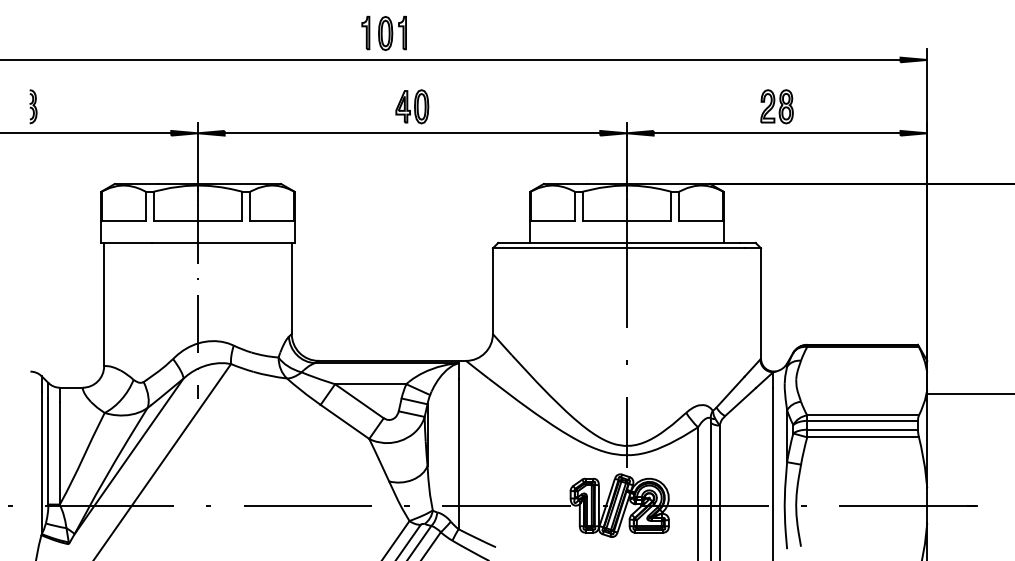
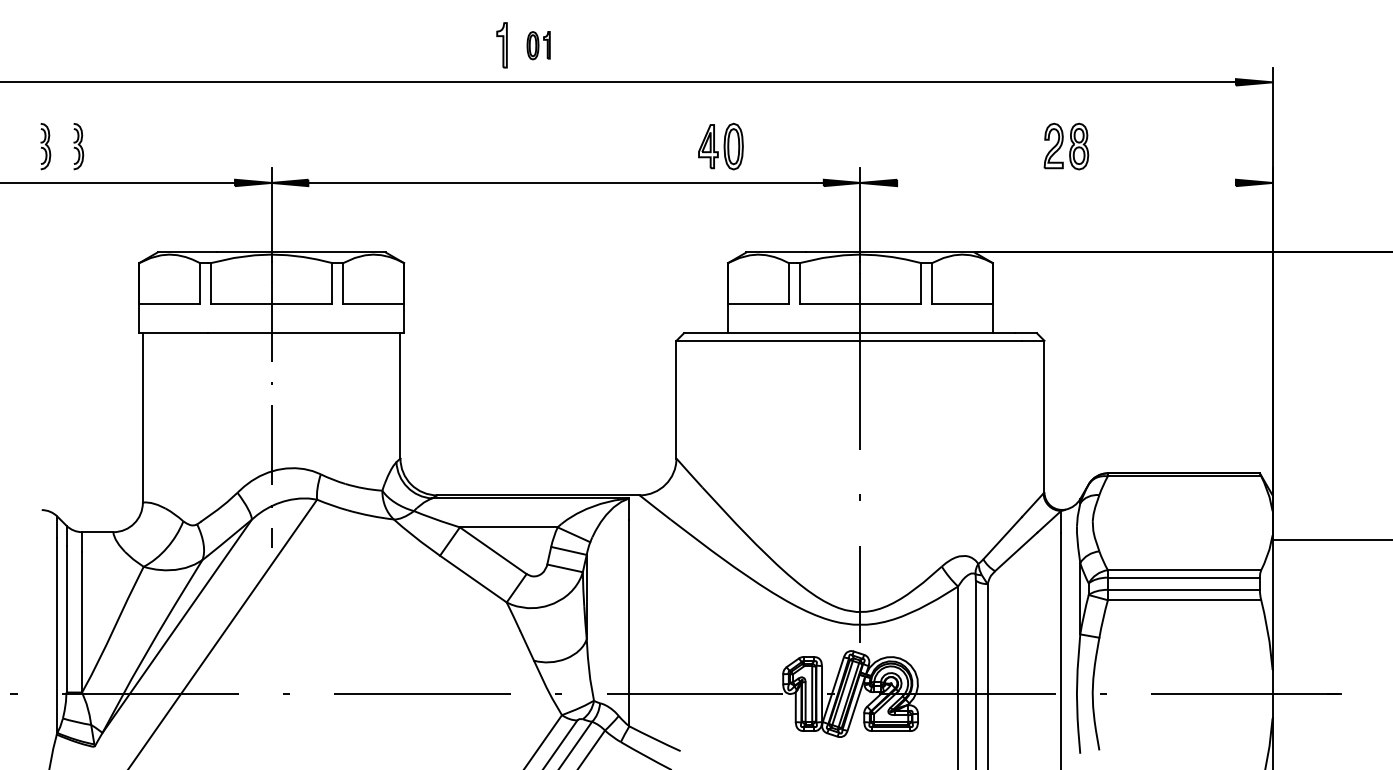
part: (392, 32) -> (538, 44), size x0.6
part: (57, 106) -> (78, 146), added
part: (412, 106) -> (721, 146), moved
line: (776, 133) -> (1065, 183), removed

